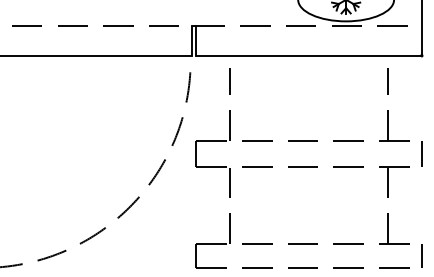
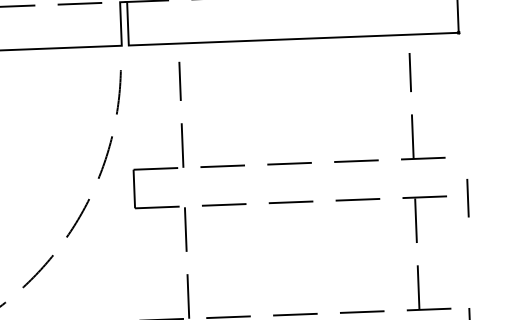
line: (421, 153) -> (467, 197), moved

